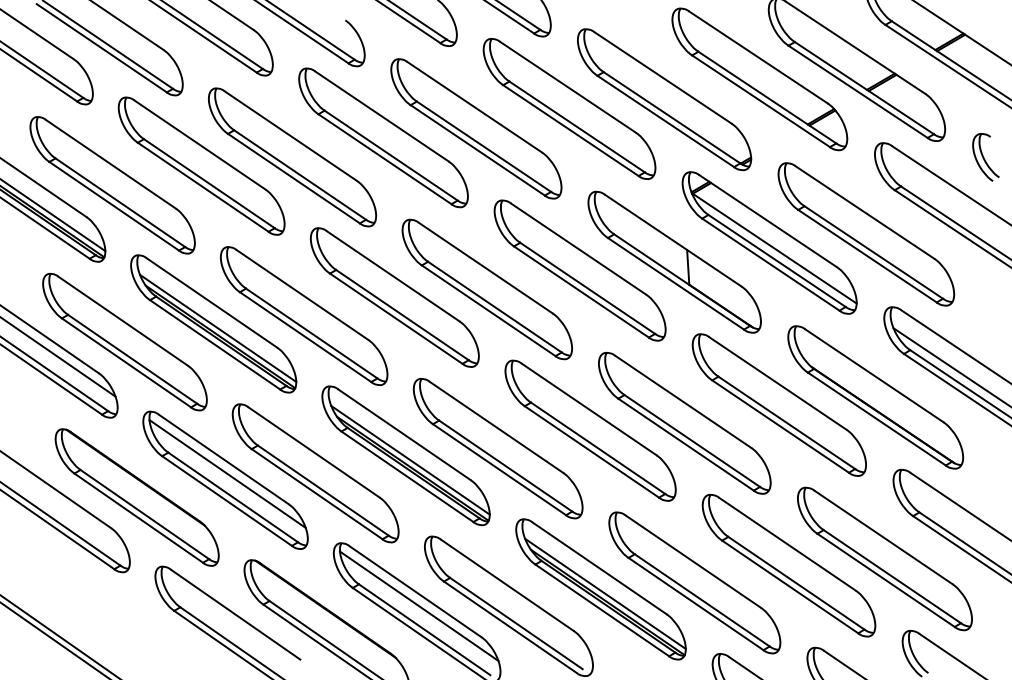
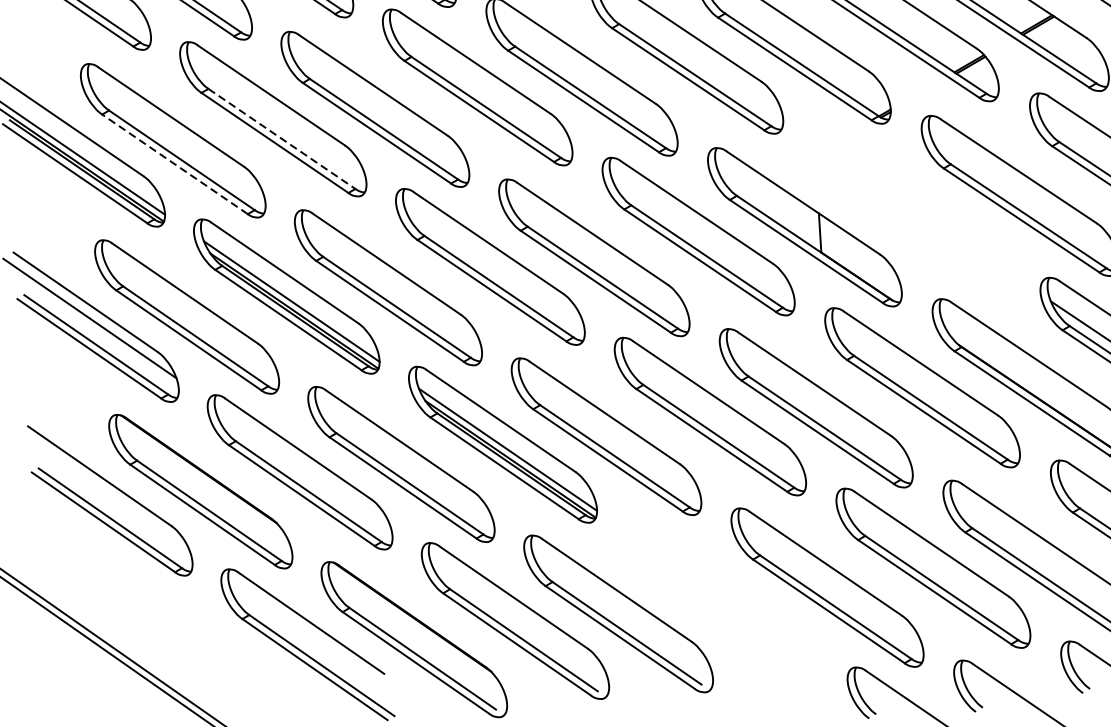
line: (209, 183) -> (282, 138), solid -> dashed
line: (114, 206) -> (175, 164), solid -> dashed
part: (769, 242) -> (911, 205), removed
line: (227, 473) -> (302, 464), removed
part: (600, 589) -> (721, 595), removed
line: (419, 605) -> (518, 613), removed

